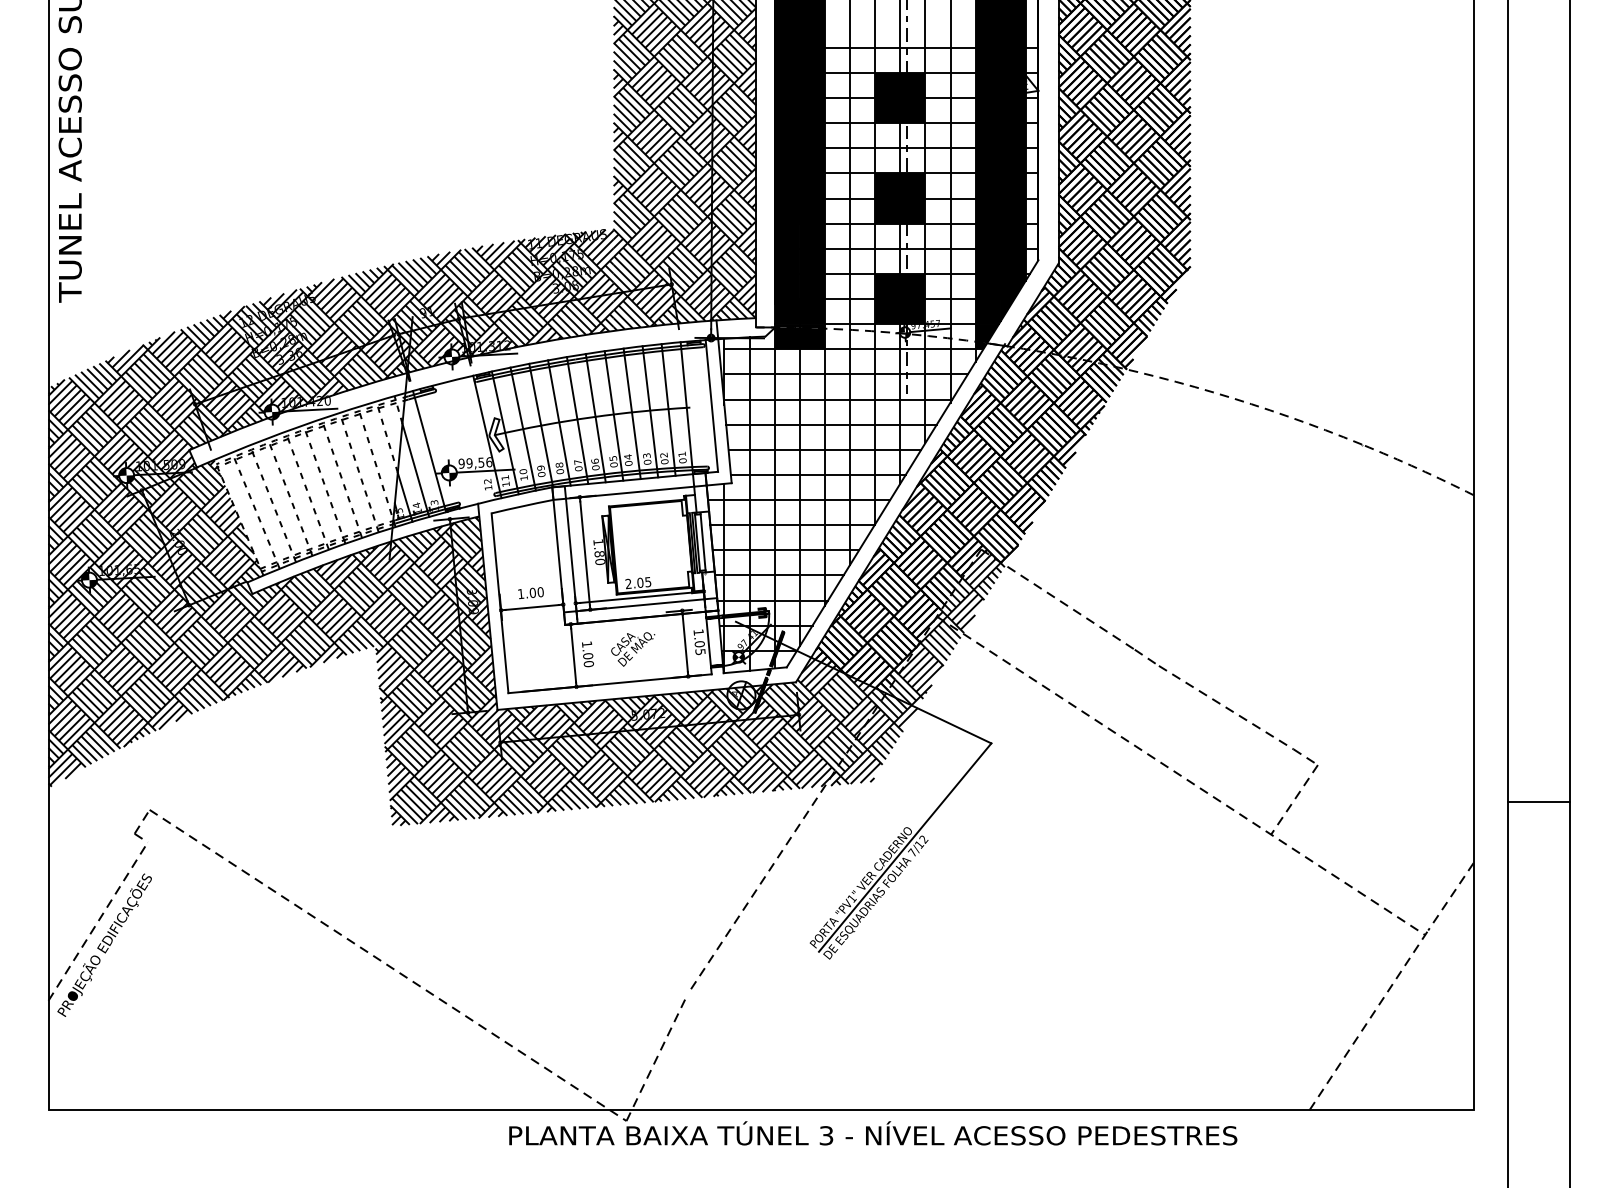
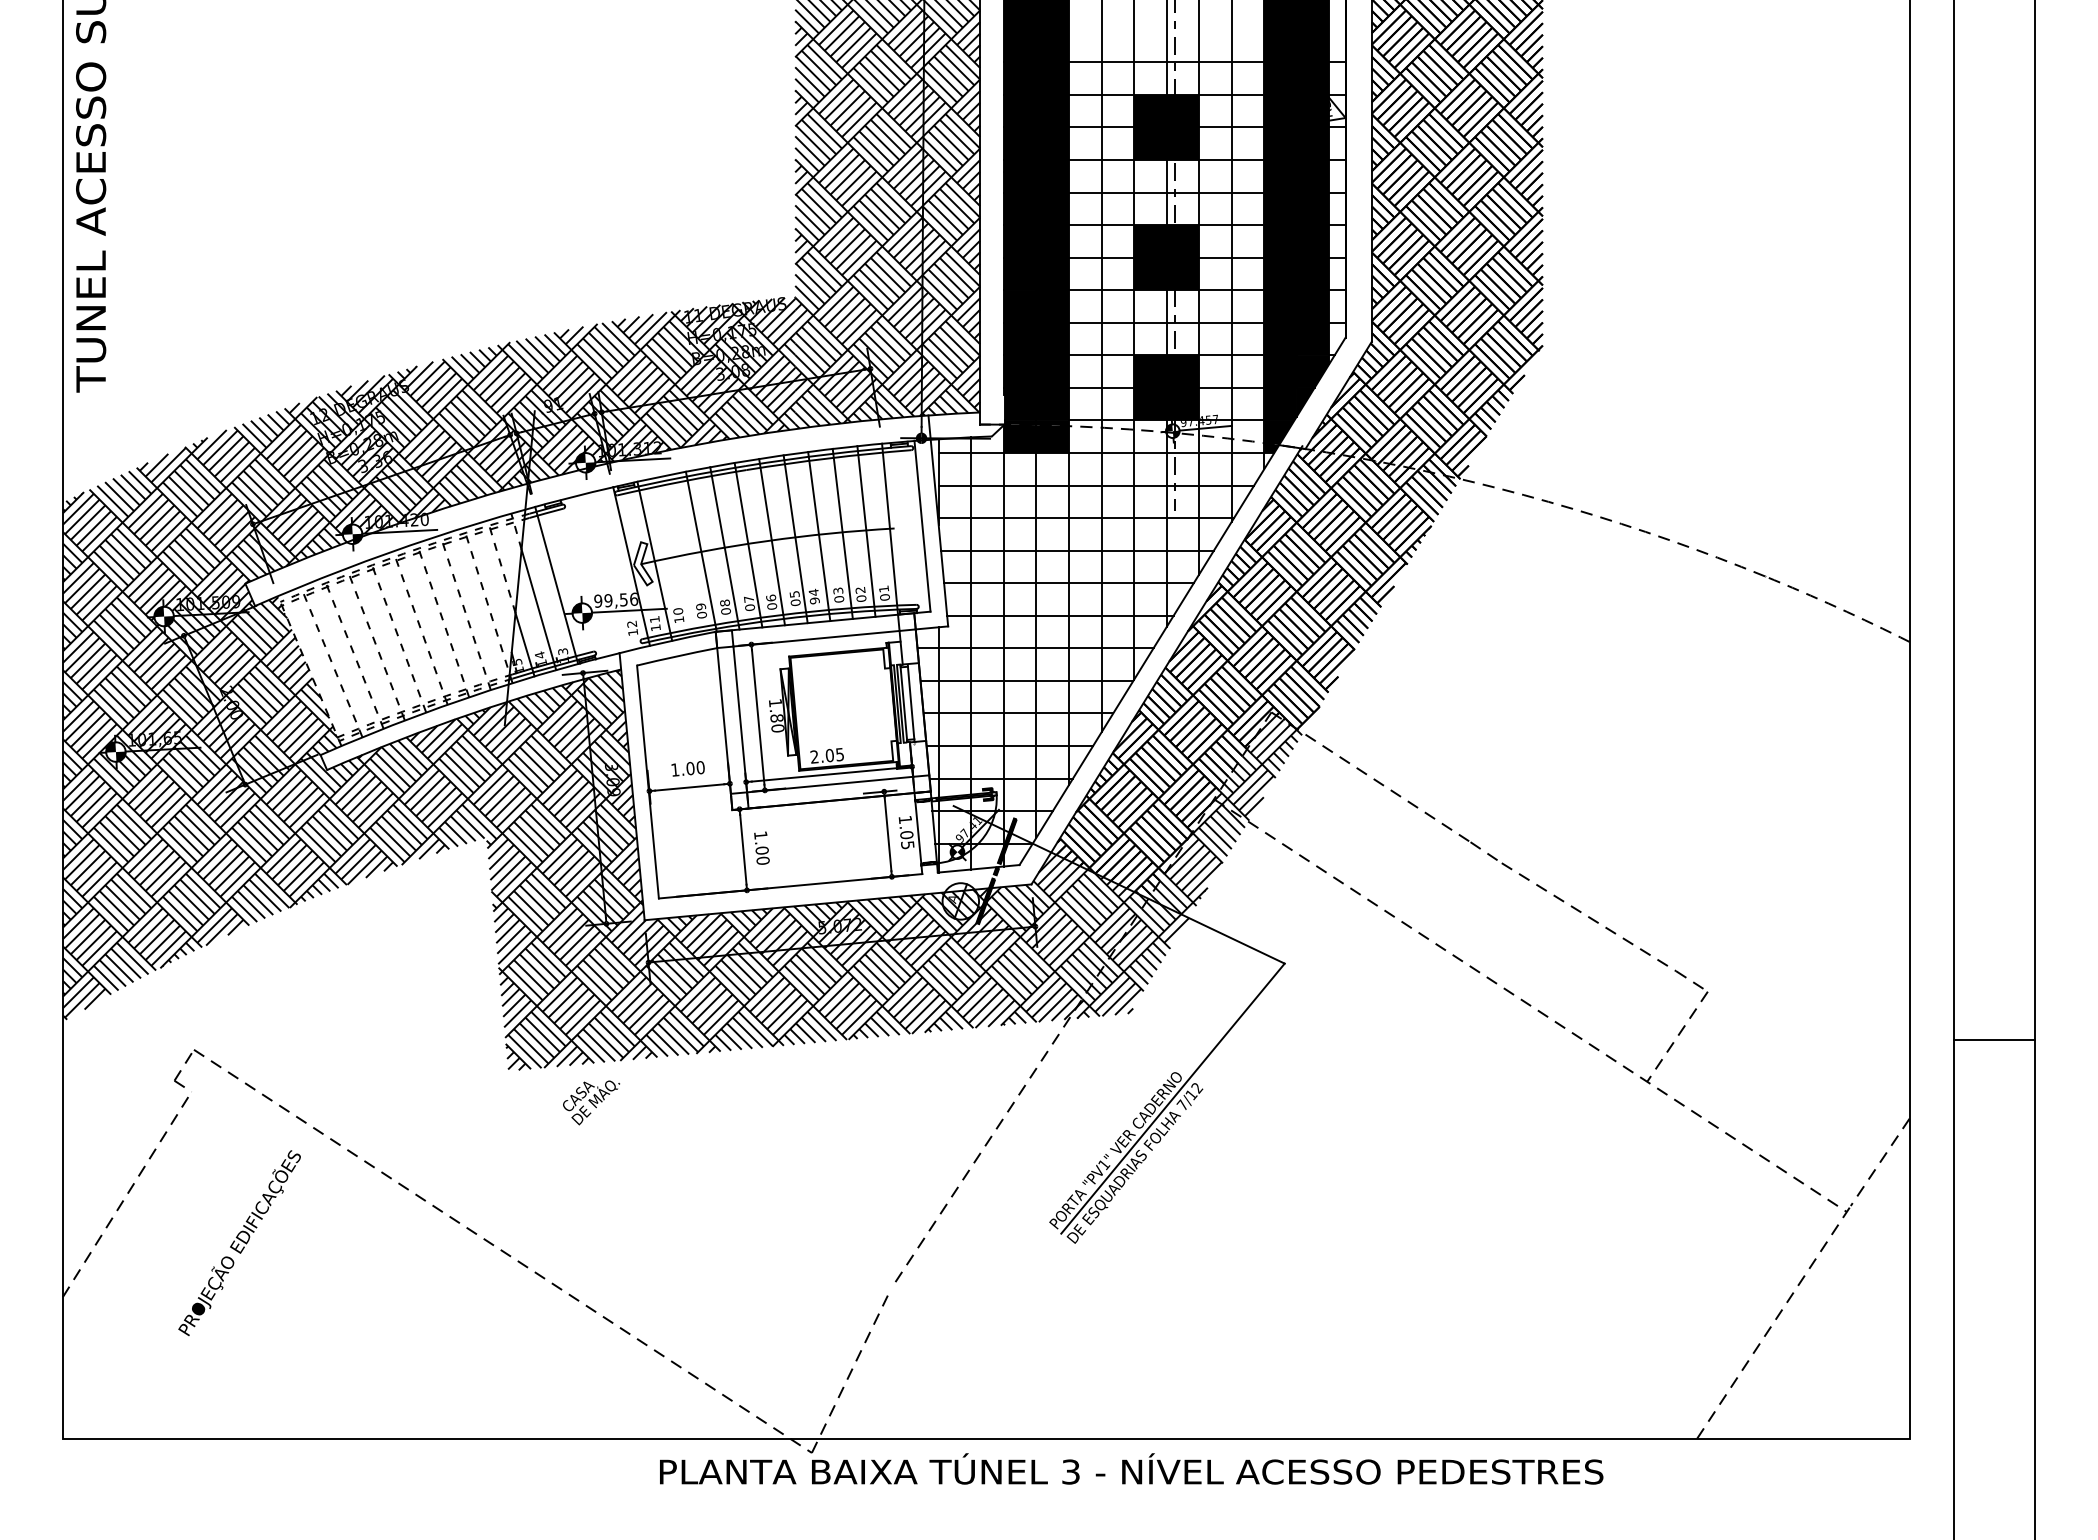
line: (522, 429) -> (677, 556), removed
text: (628, 463) -> (814, 600), 04 -> 94
text: (633, 649) -> (591, 1102), moved
text: (104, 944) -> (239, 1242), moved

